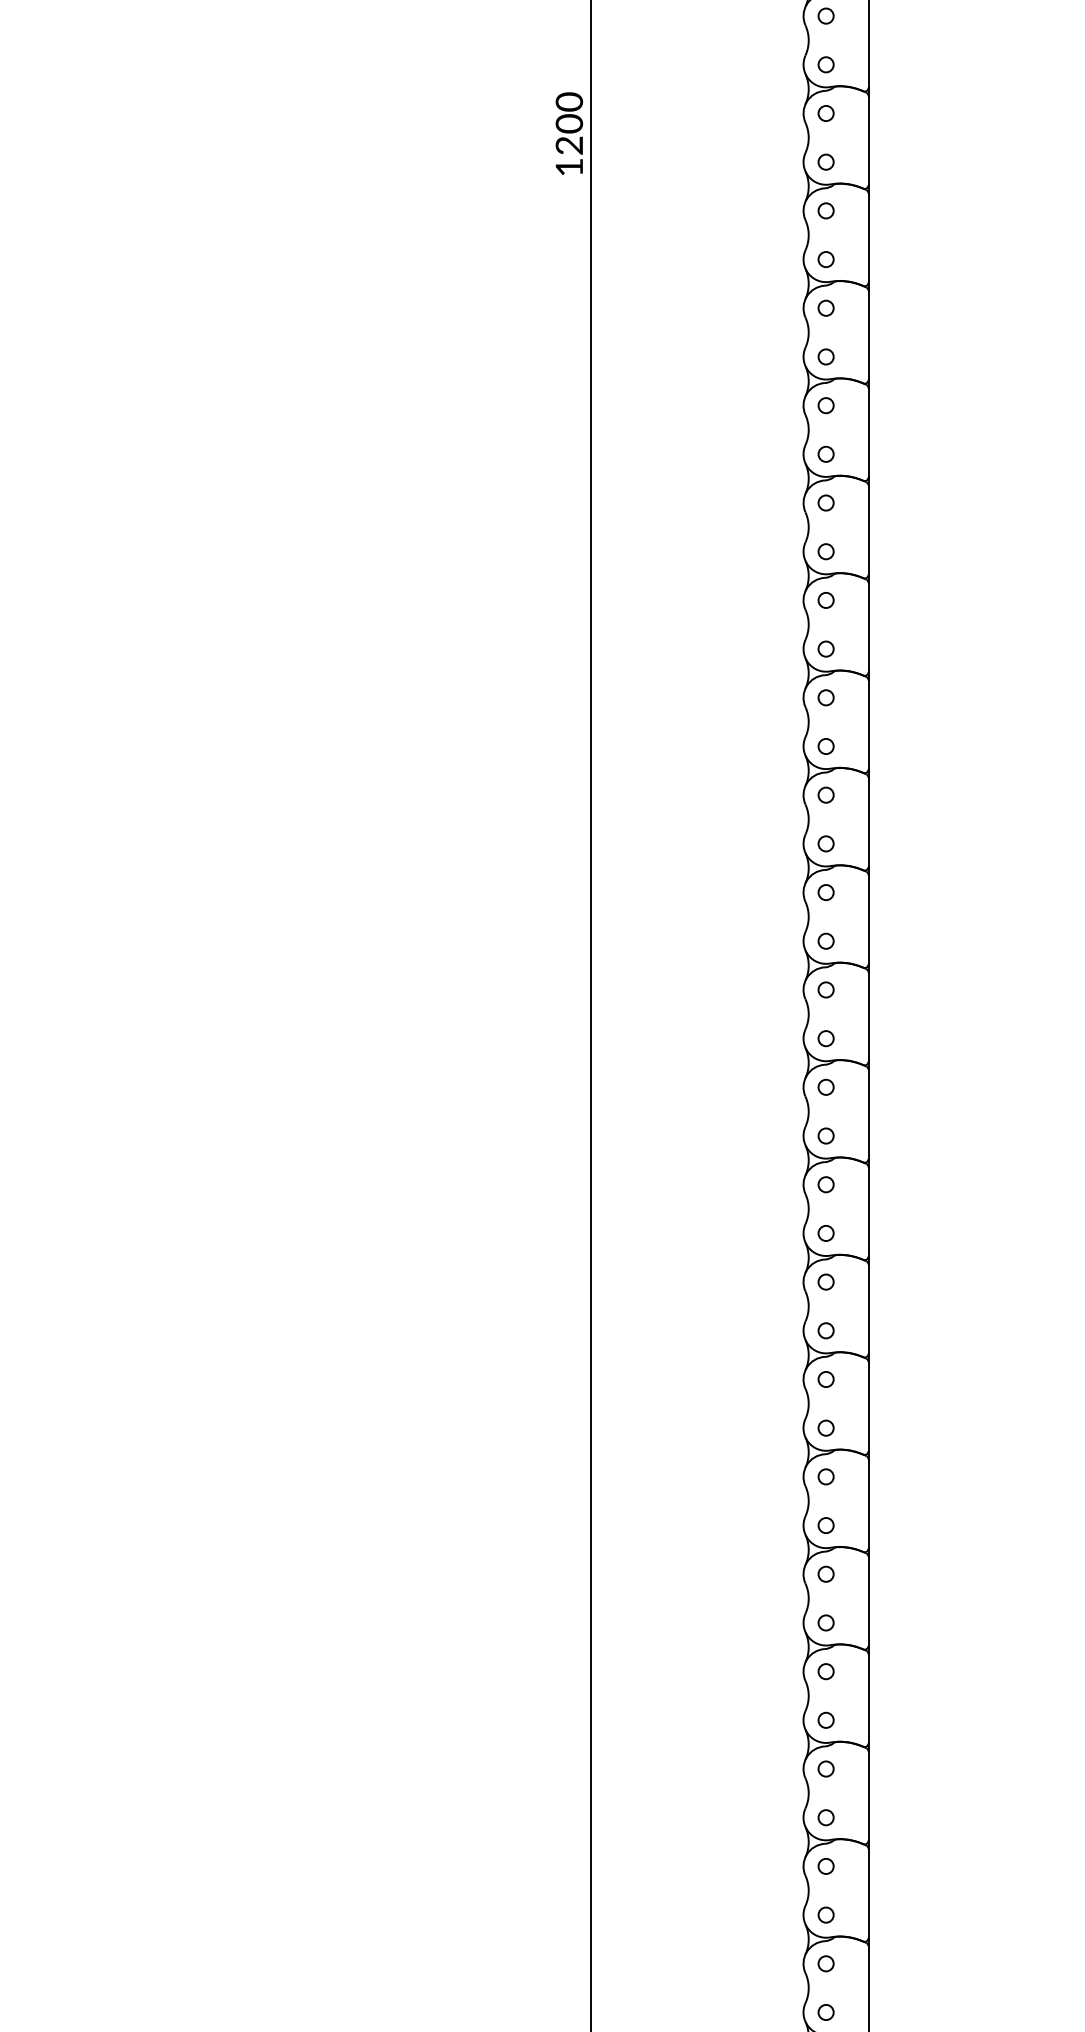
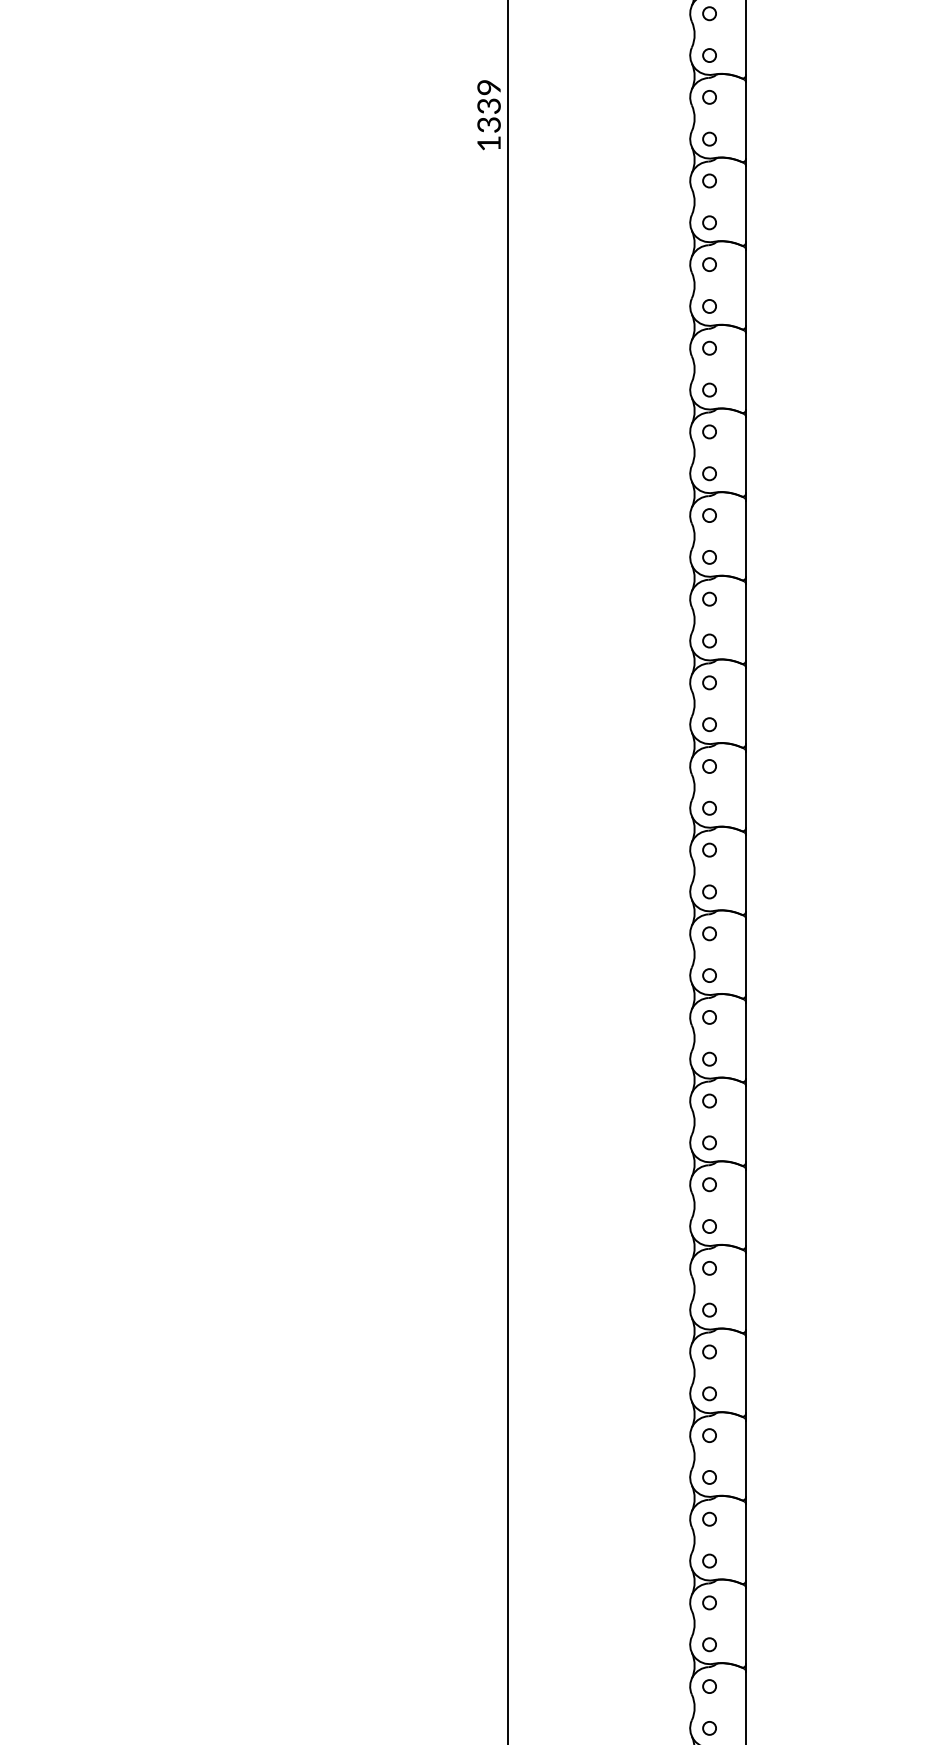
text: (568, 122) -> (488, 105), 1200 -> 1339

